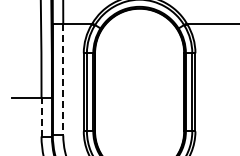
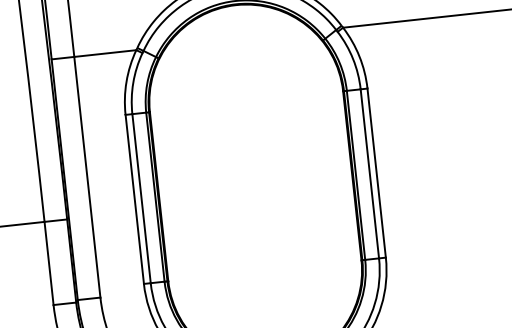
line: (63, 79) -> (87, 176), dashed -> solid
line: (41, 116) -> (48, 261), dashed -> solid

